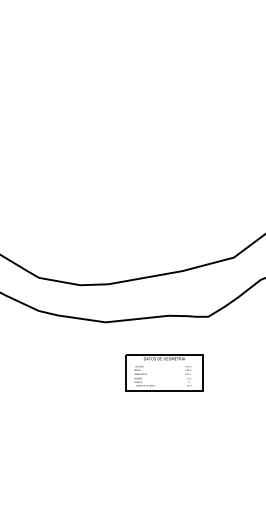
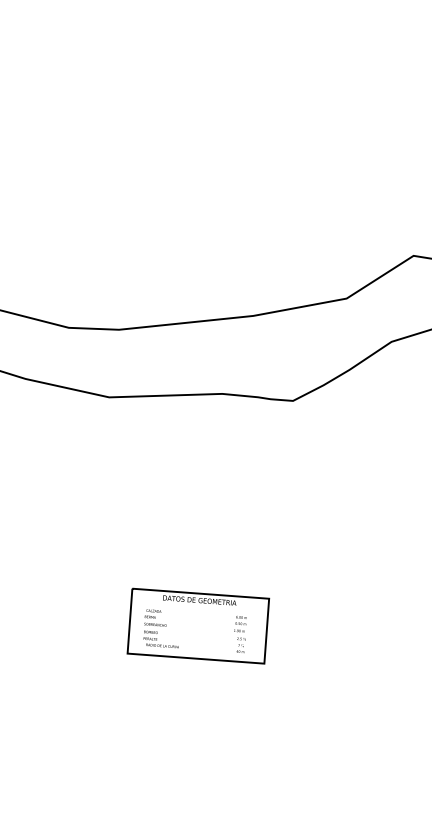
part: (164, 372) -> (198, 624), moved

